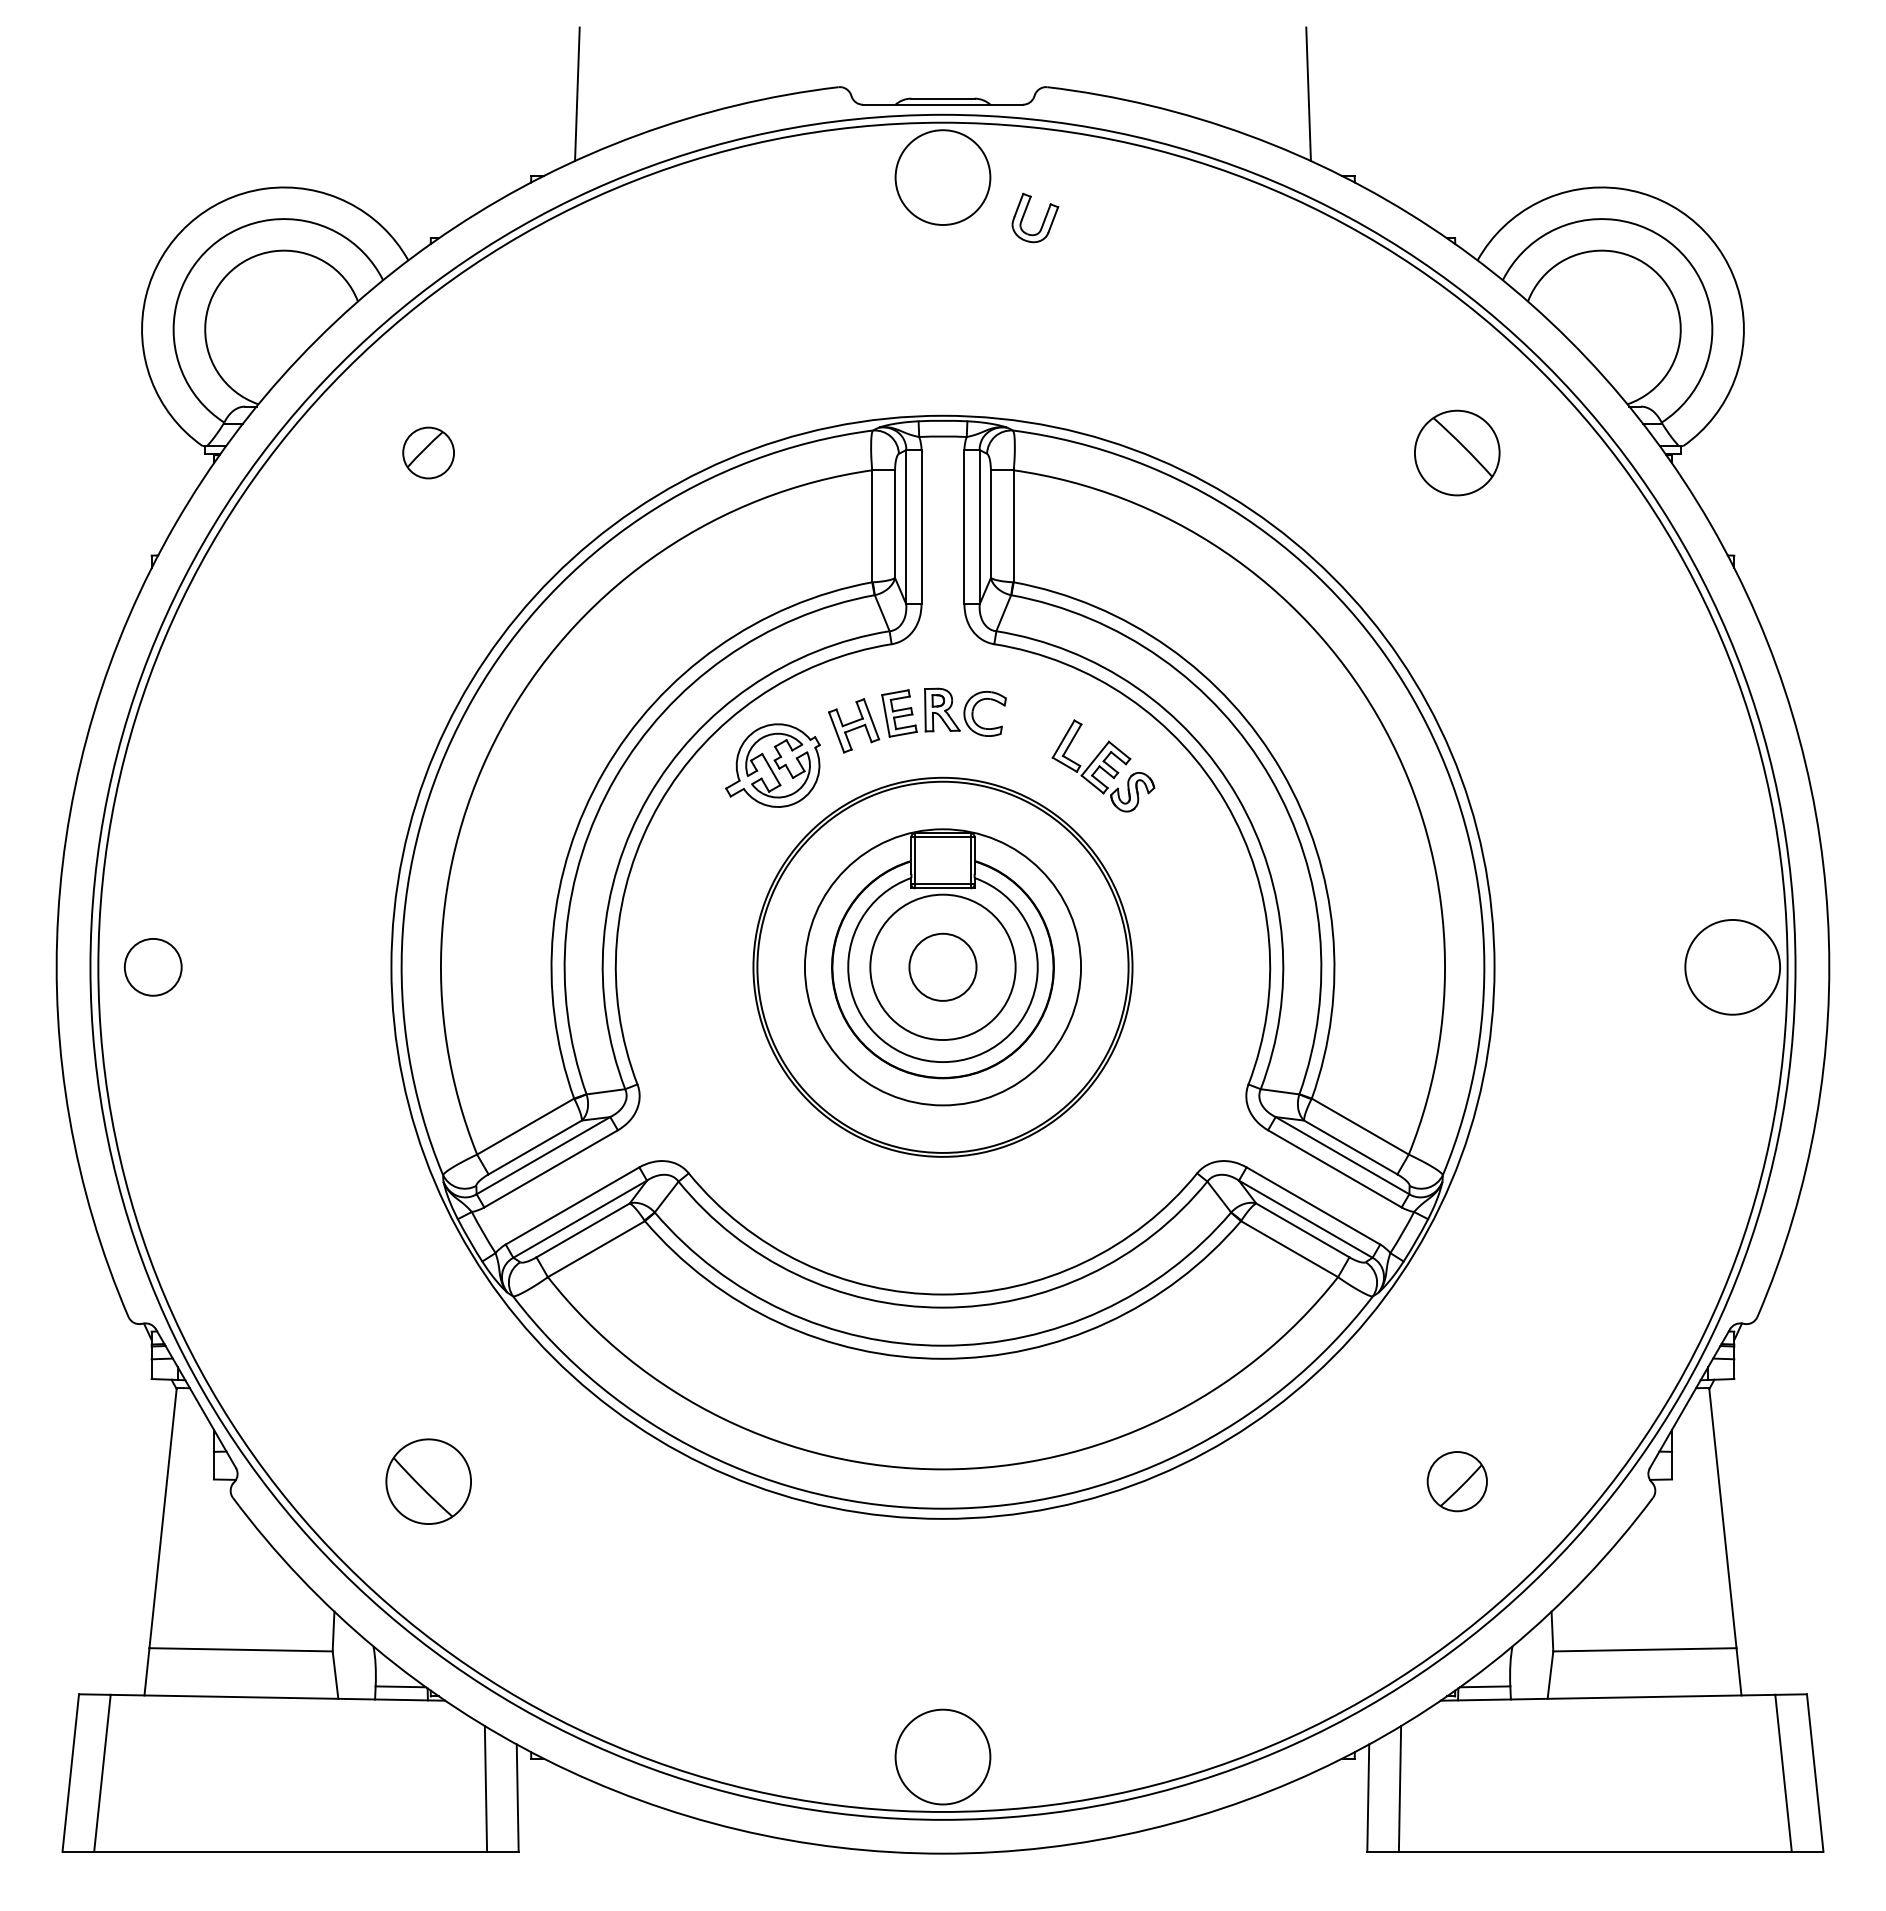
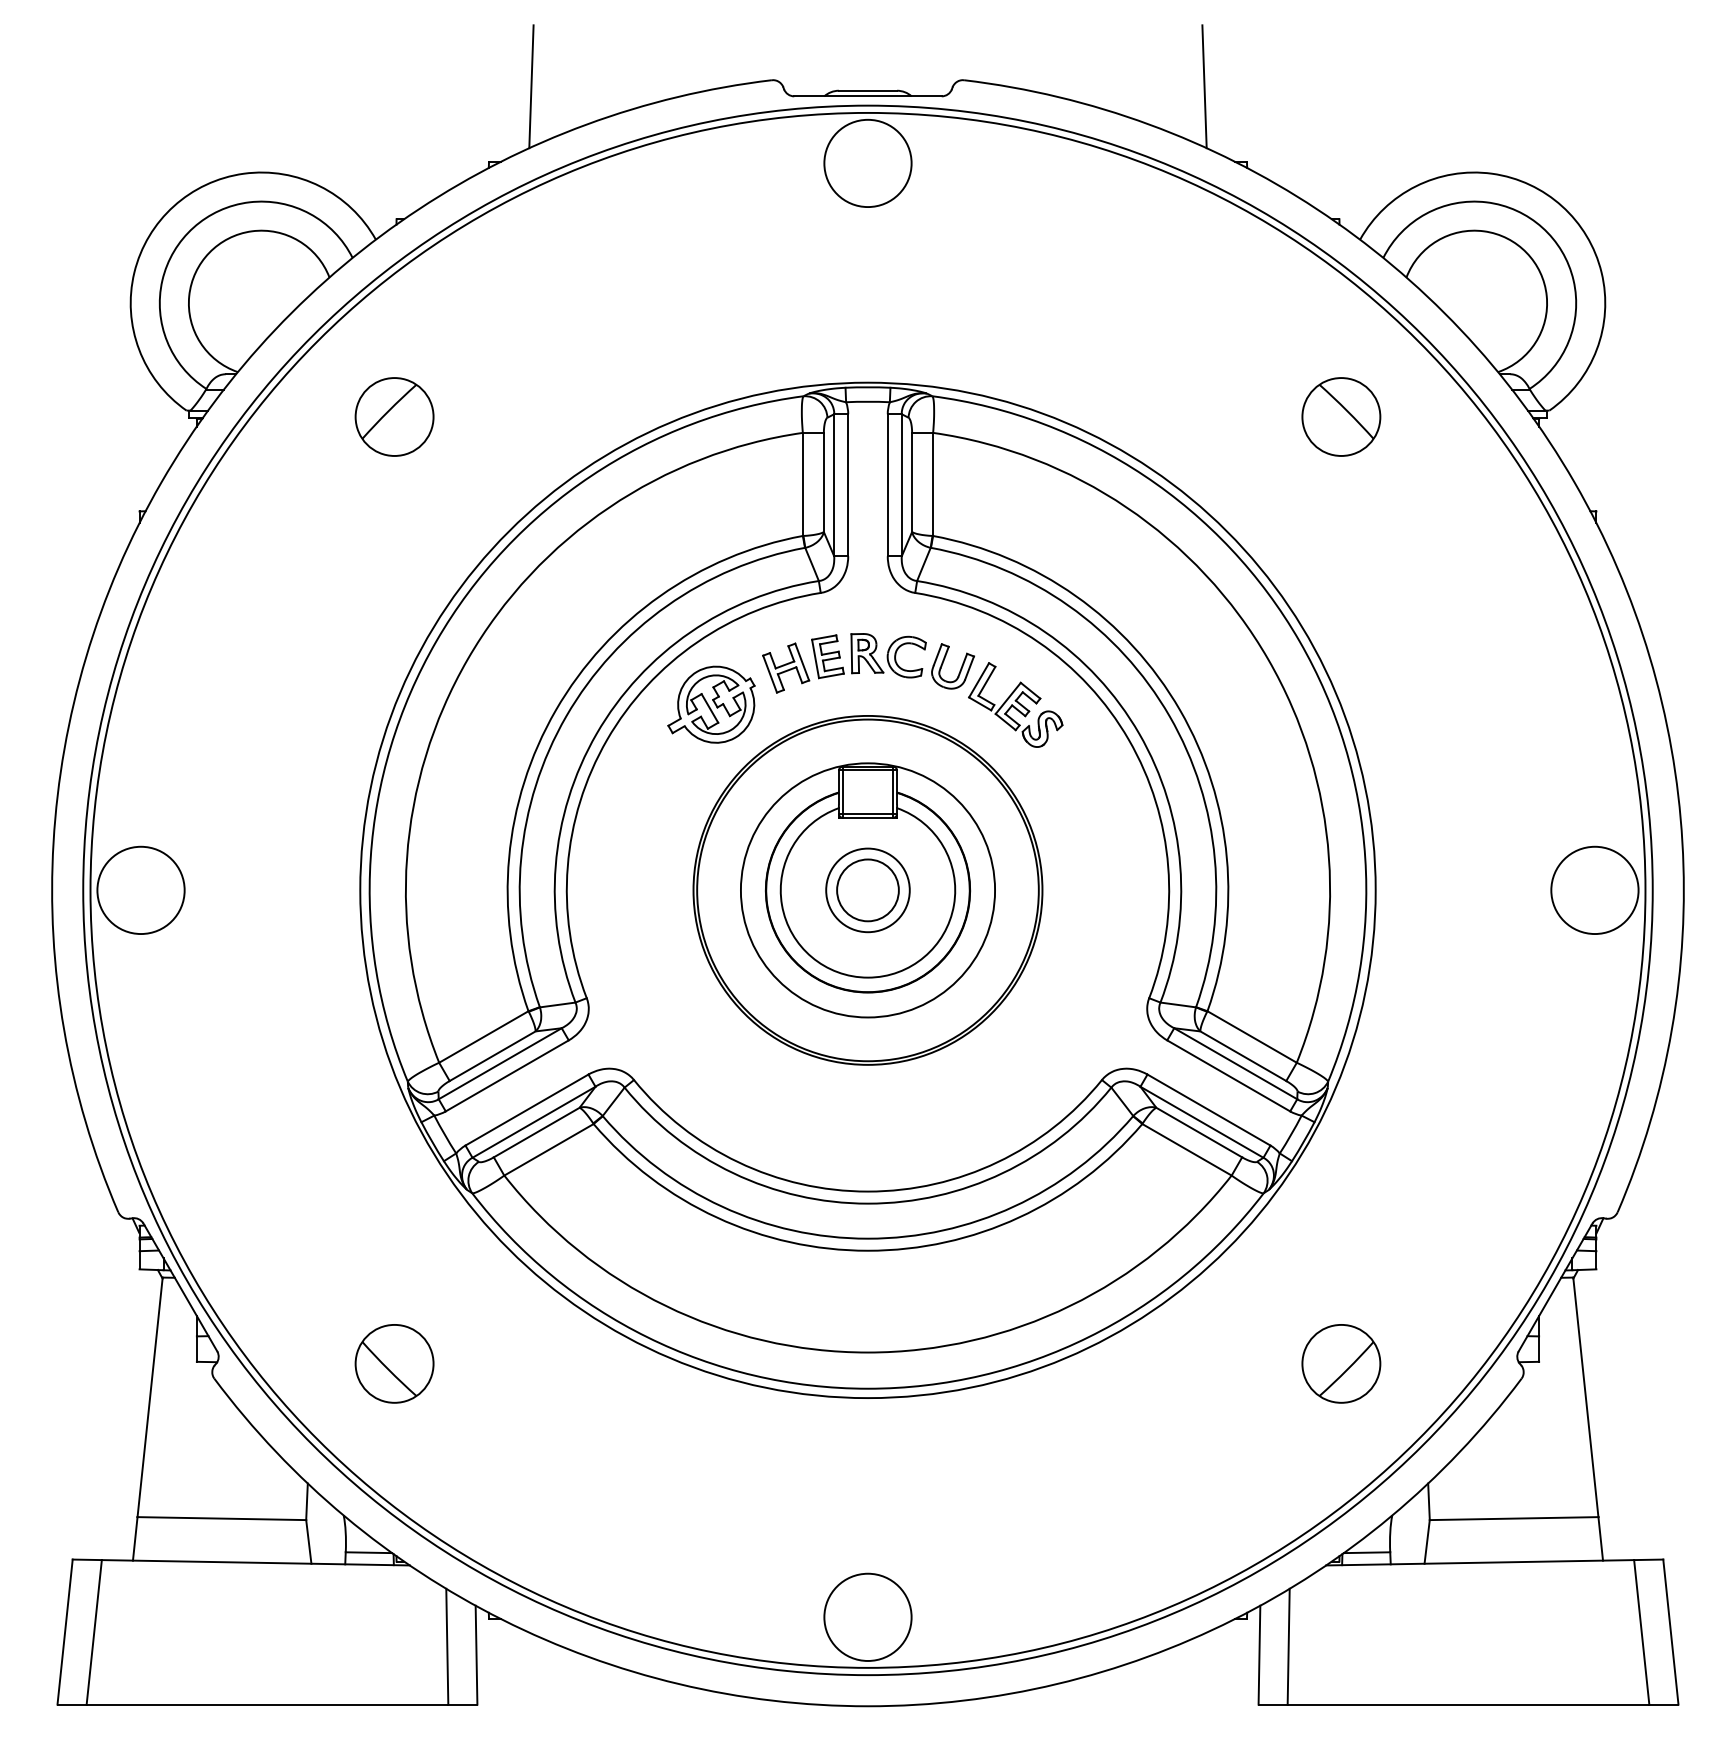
part: (1043, 220) -> (960, 668), moved
part: (428, 452) -> (394, 416), size x1.67
circle: (152, 966) -> (140, 889), size x1.67
circle: (942, 966) -> (867, 889), size x0.62
part: (1457, 1481) -> (1341, 1363), size x1.43

